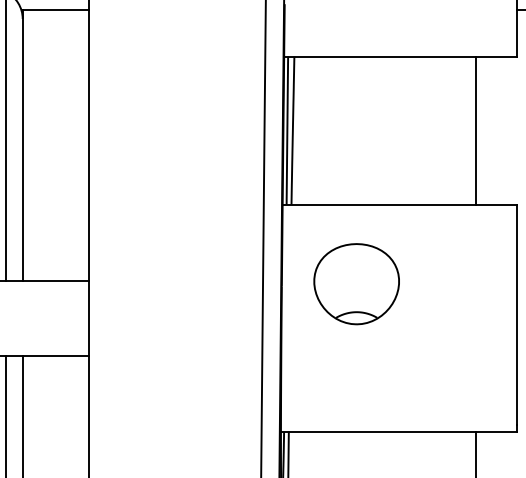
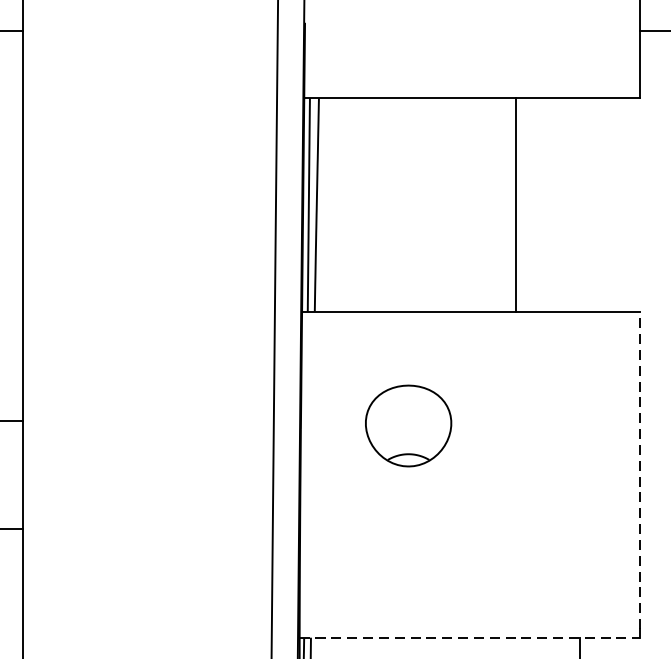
line: (475, 130) -> (516, 204), moved
part: (356, 284) -> (408, 426), size x0.7
line: (517, 314) -> (640, 469), solid -> dashed
line: (399, 431) -> (470, 637), solid -> dashed

